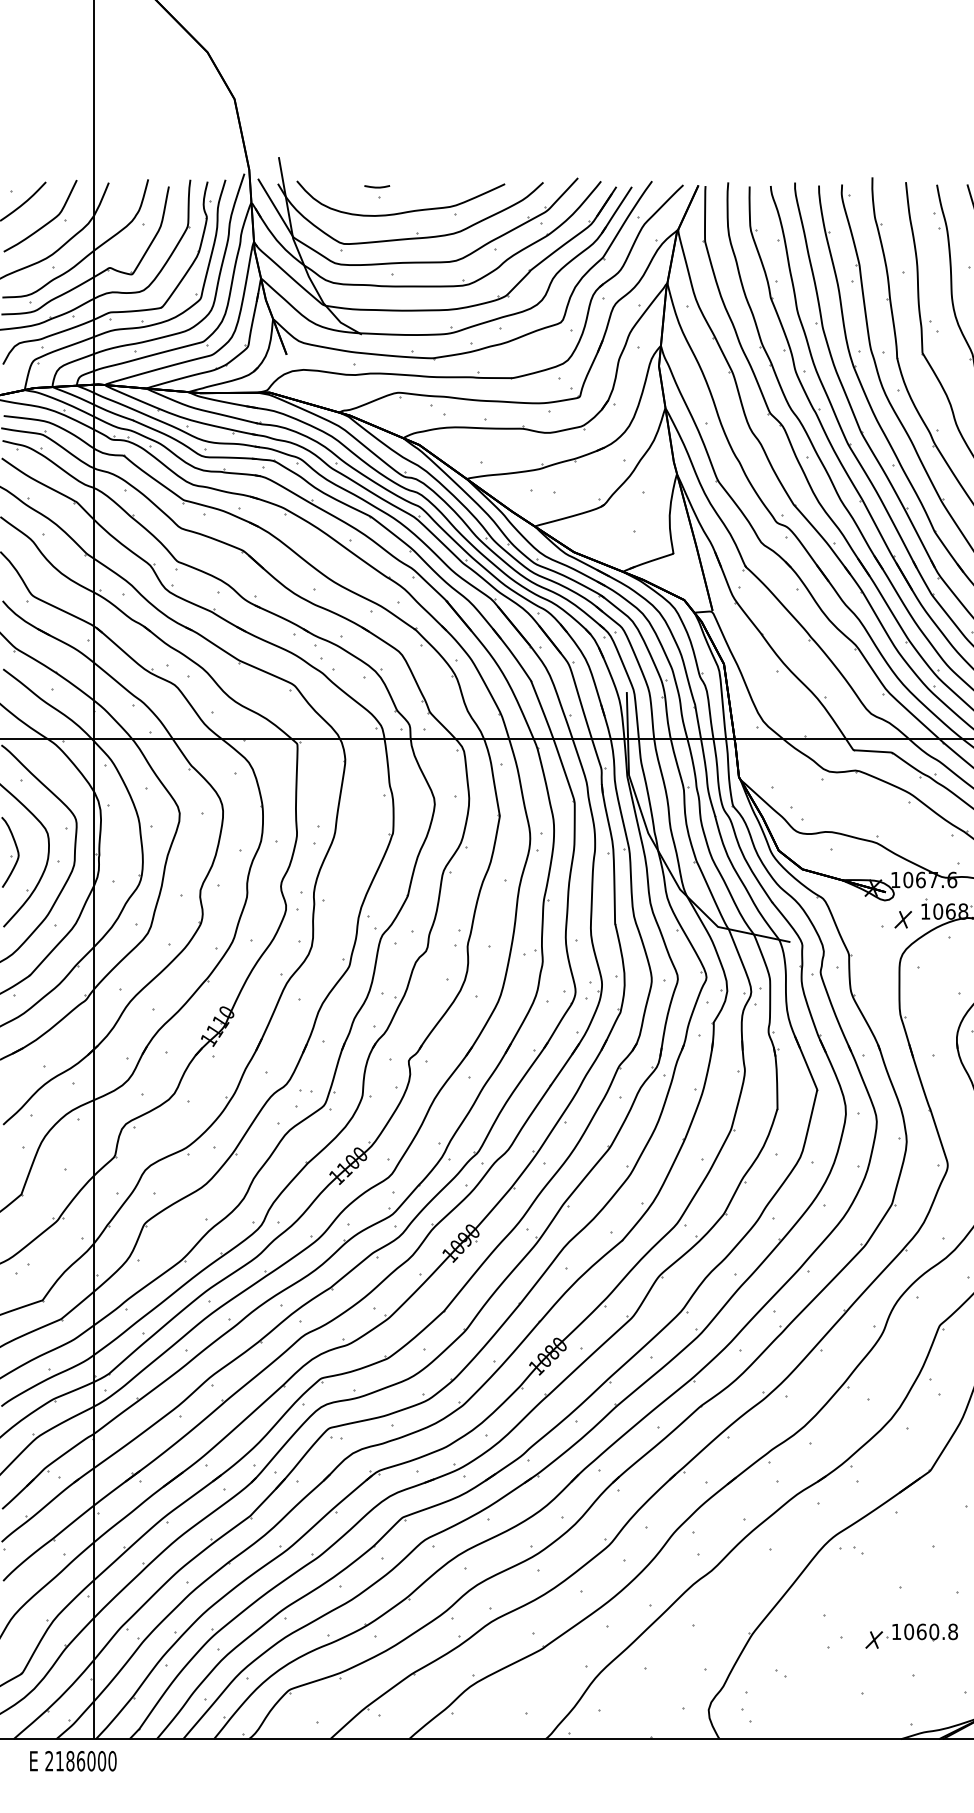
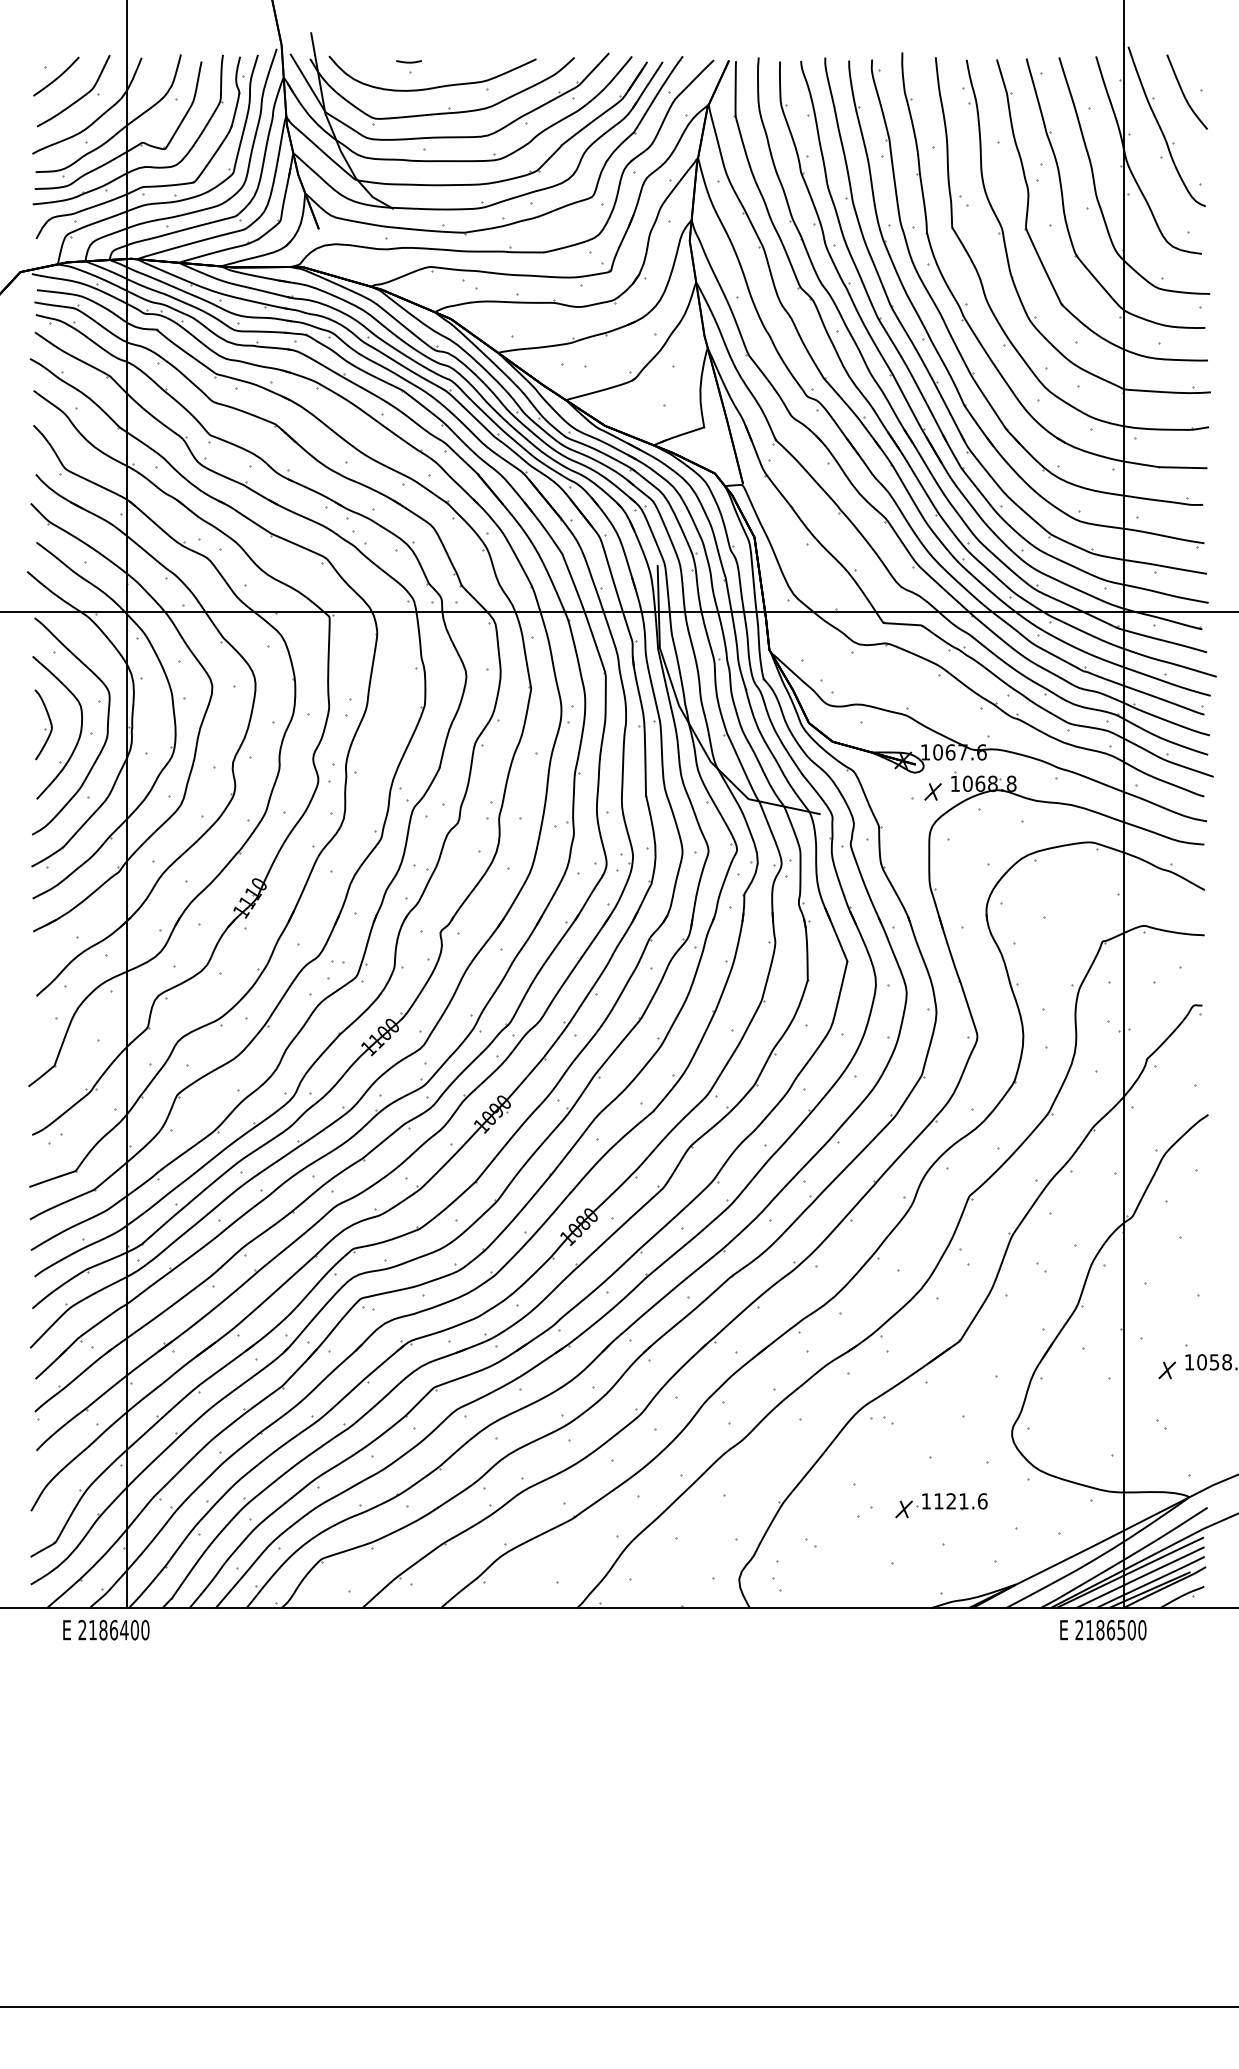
text: (930, 1632) -> (960, 1501), 1060.8 -> 1121.6
text: (91, 1760) -> (124, 1629), 2186000 -> 2186400

